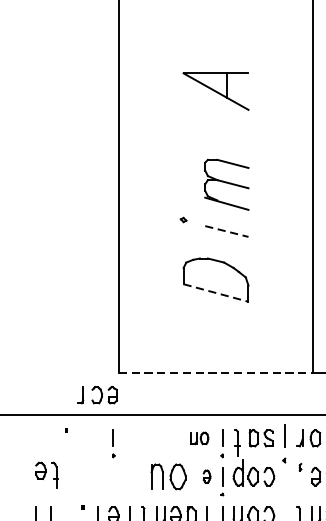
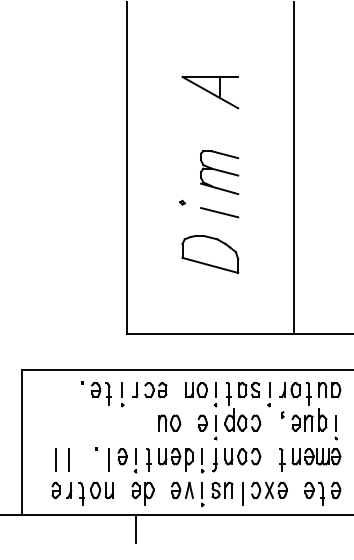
line: (227, 231) -> (220, 212), dashed -> solid
line: (216, 293) -> (210, 265), dashed -> solid
line: (216, 373) -> (210, 334), dashed -> solid
part: (97, 395) -> (149, 390), moved
part: (199, 438) -> (196, 390), size x1.43
part: (283, 443) -> (268, 394), size x0.71
part: (47, 474) -> (101, 393), moved
part: (168, 476) -> (169, 422), size x0.71
part: (206, 476) -> (202, 422), size x1.43

